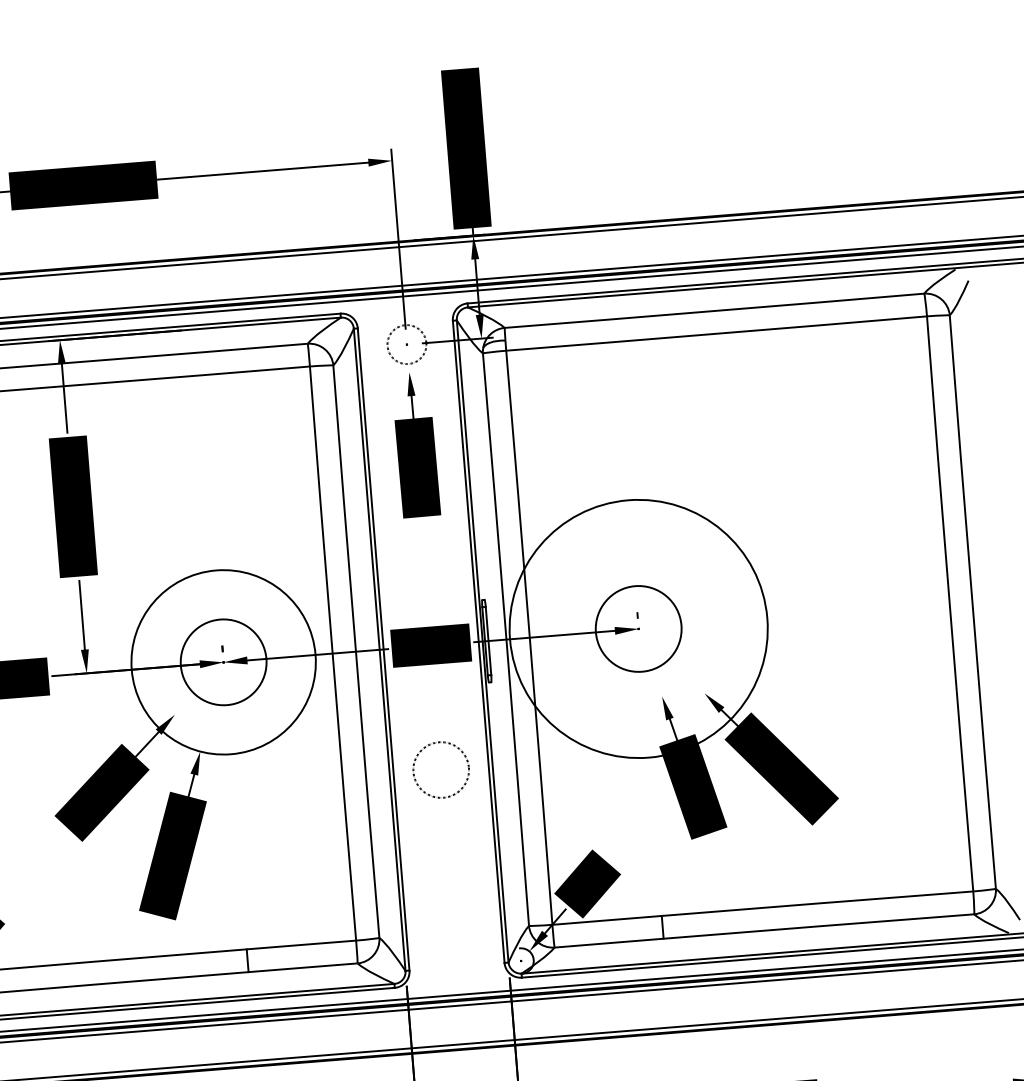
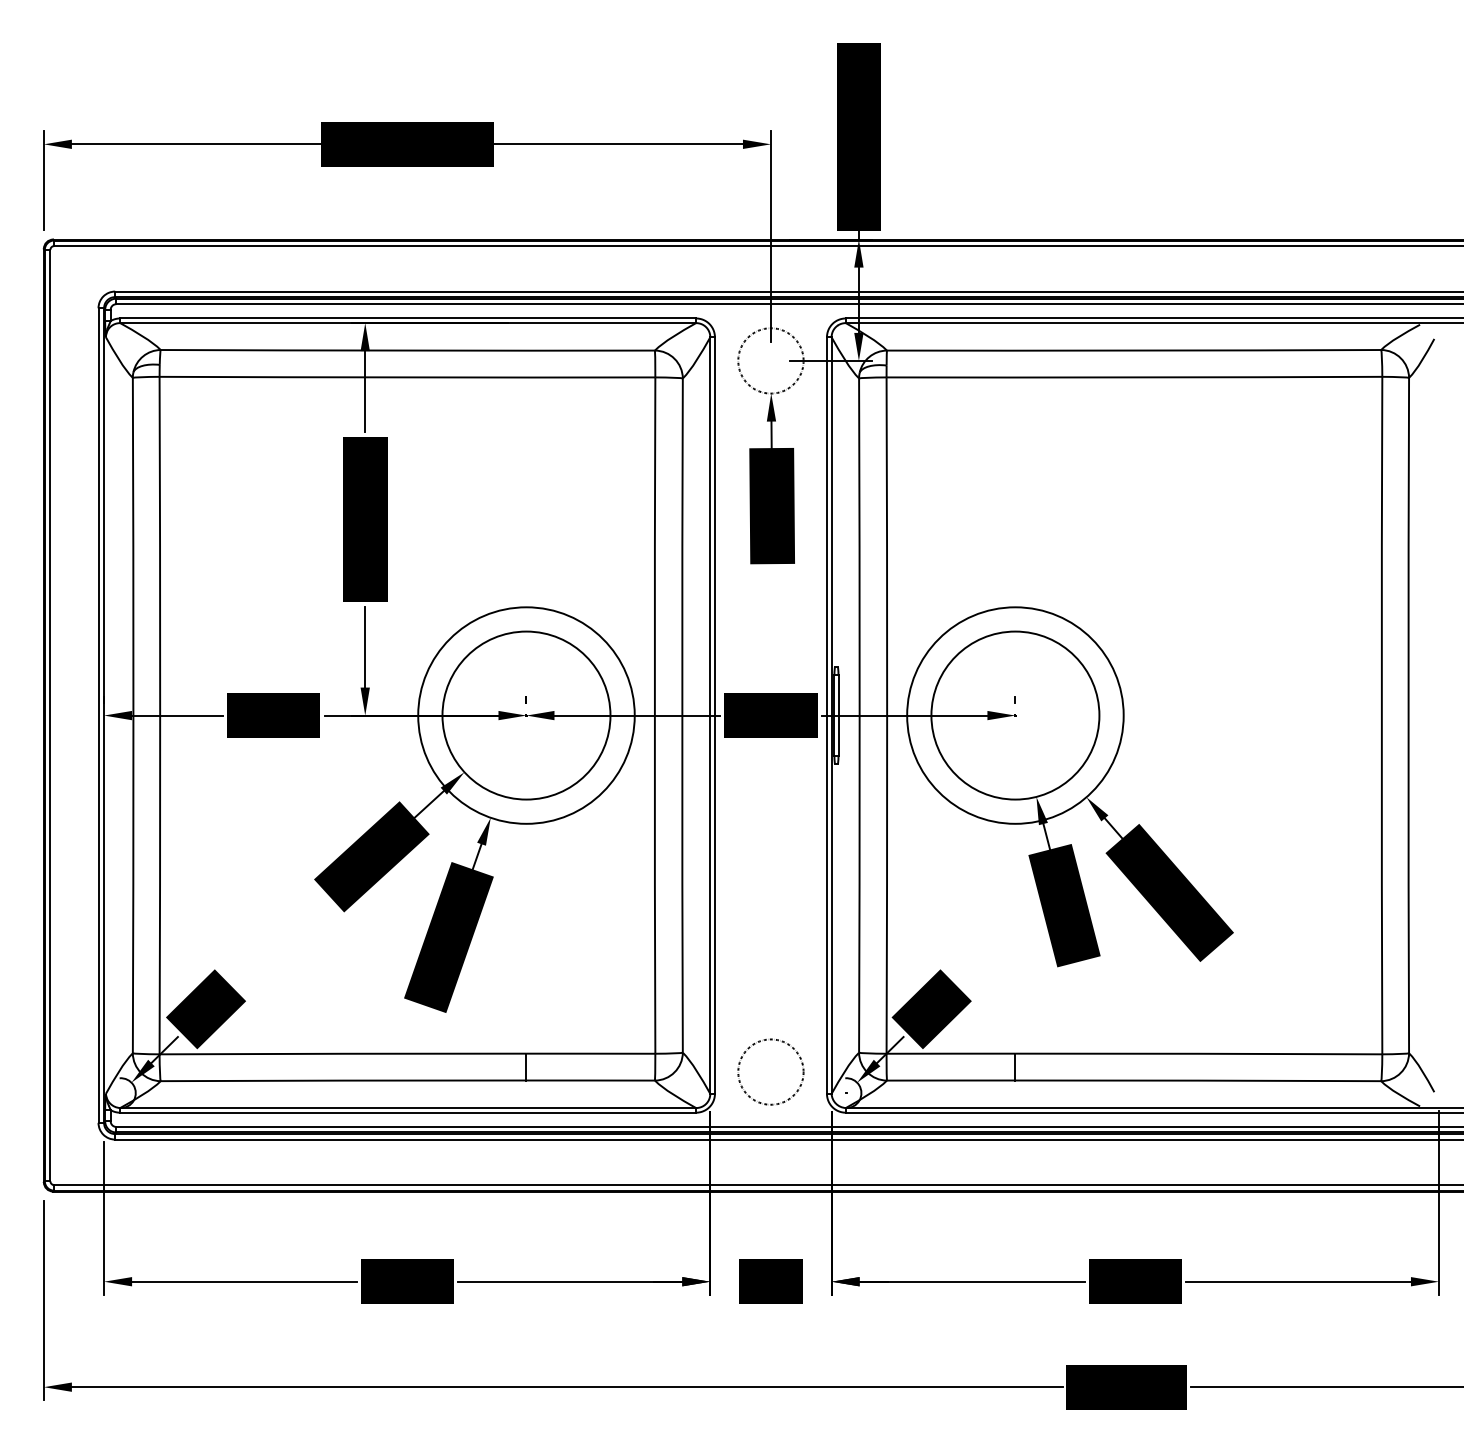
circle: (406, 344) -> (770, 360), size x1.43
circle: (638, 628) -> (1015, 715), size x0.71
circle: (638, 628) -> (1015, 715), size x1.67
circle: (223, 662) -> (526, 715), size x1.67
circle: (440, 769) -> (770, 1071), moved

